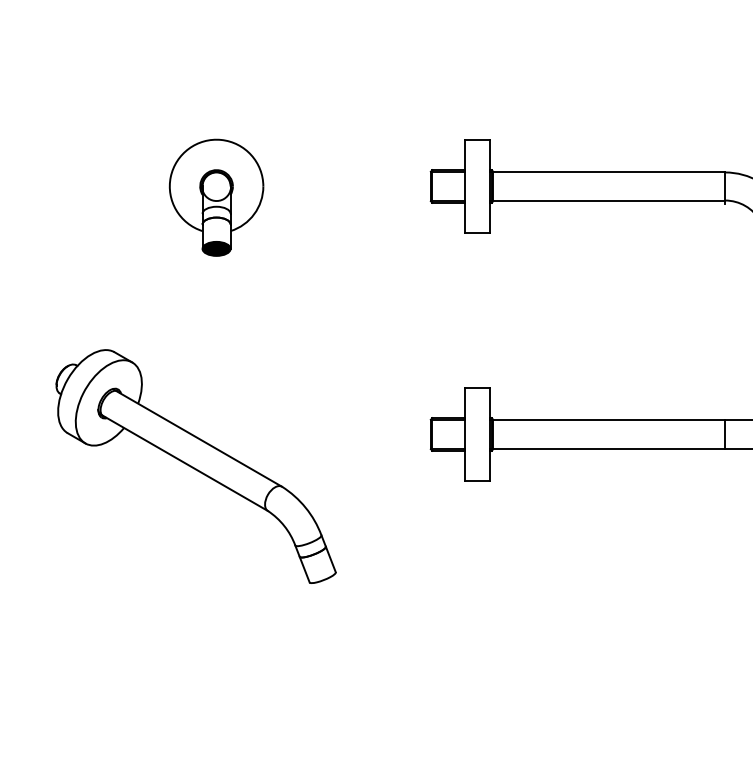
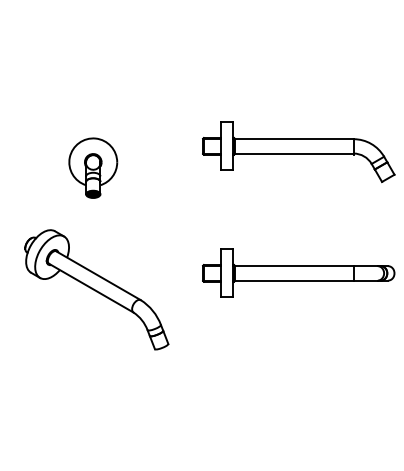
part: (217, 196) -> (93, 167), moved
part: (195, 465) -> (96, 289), moved

